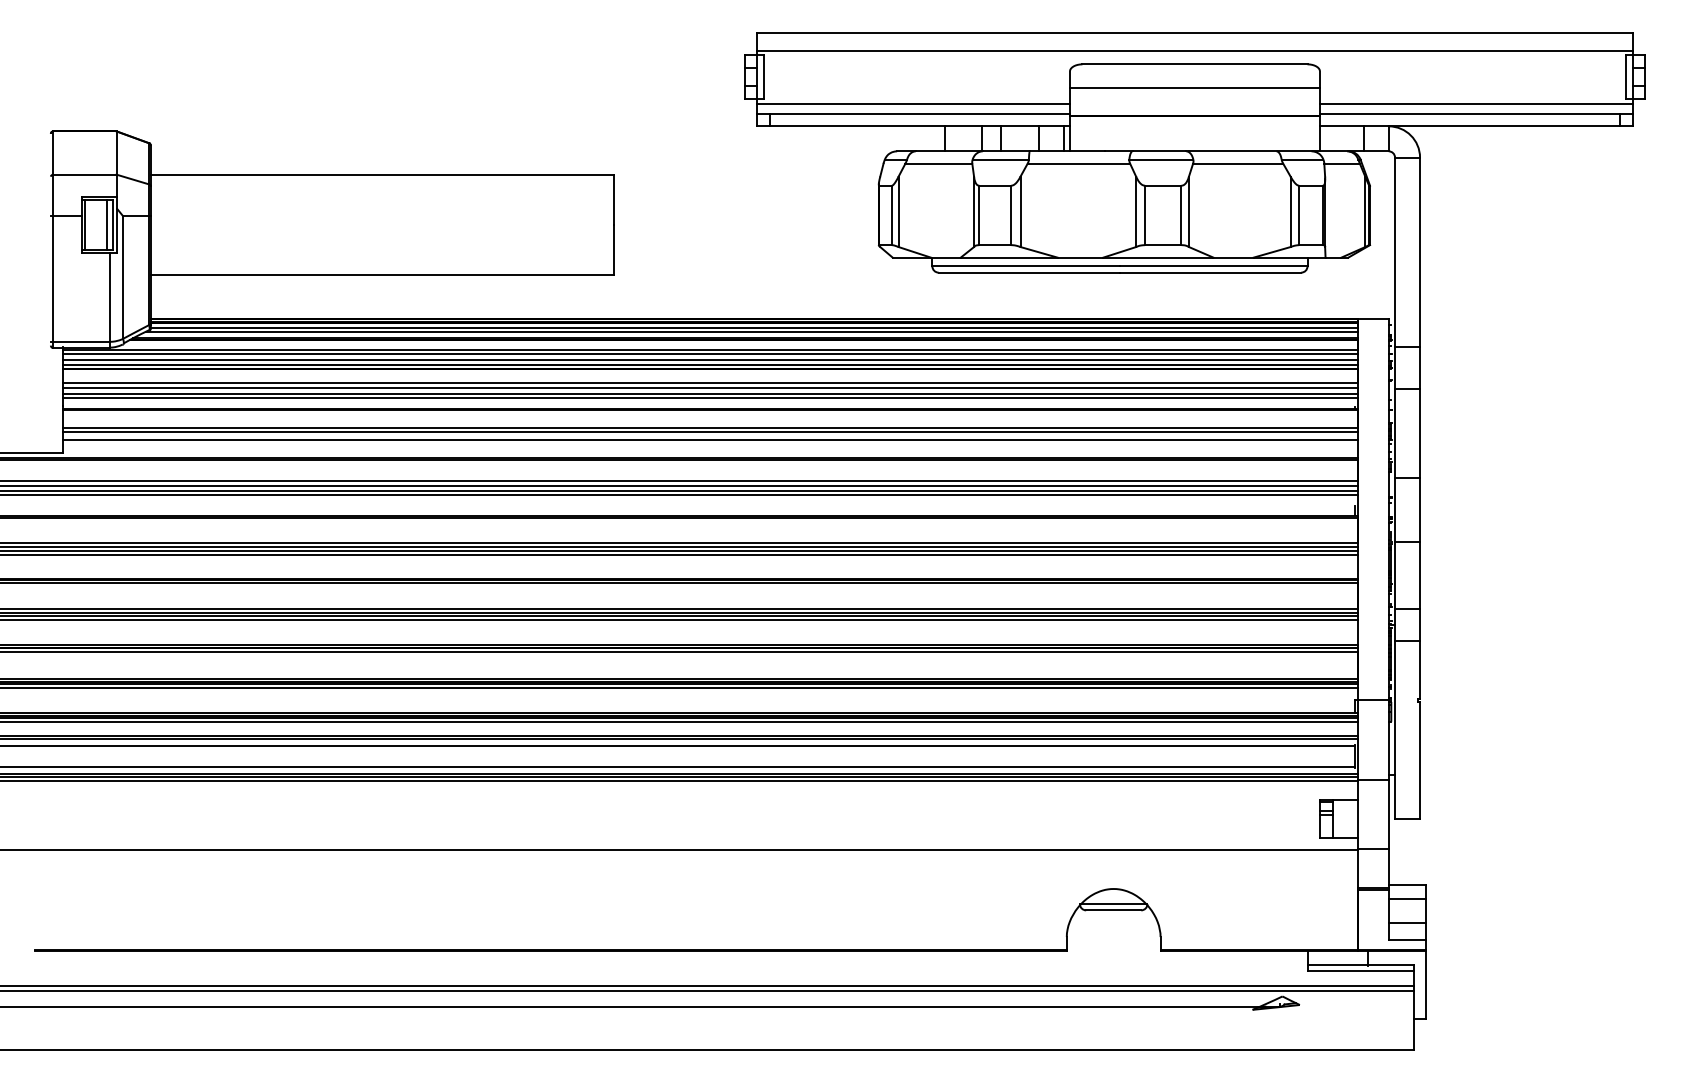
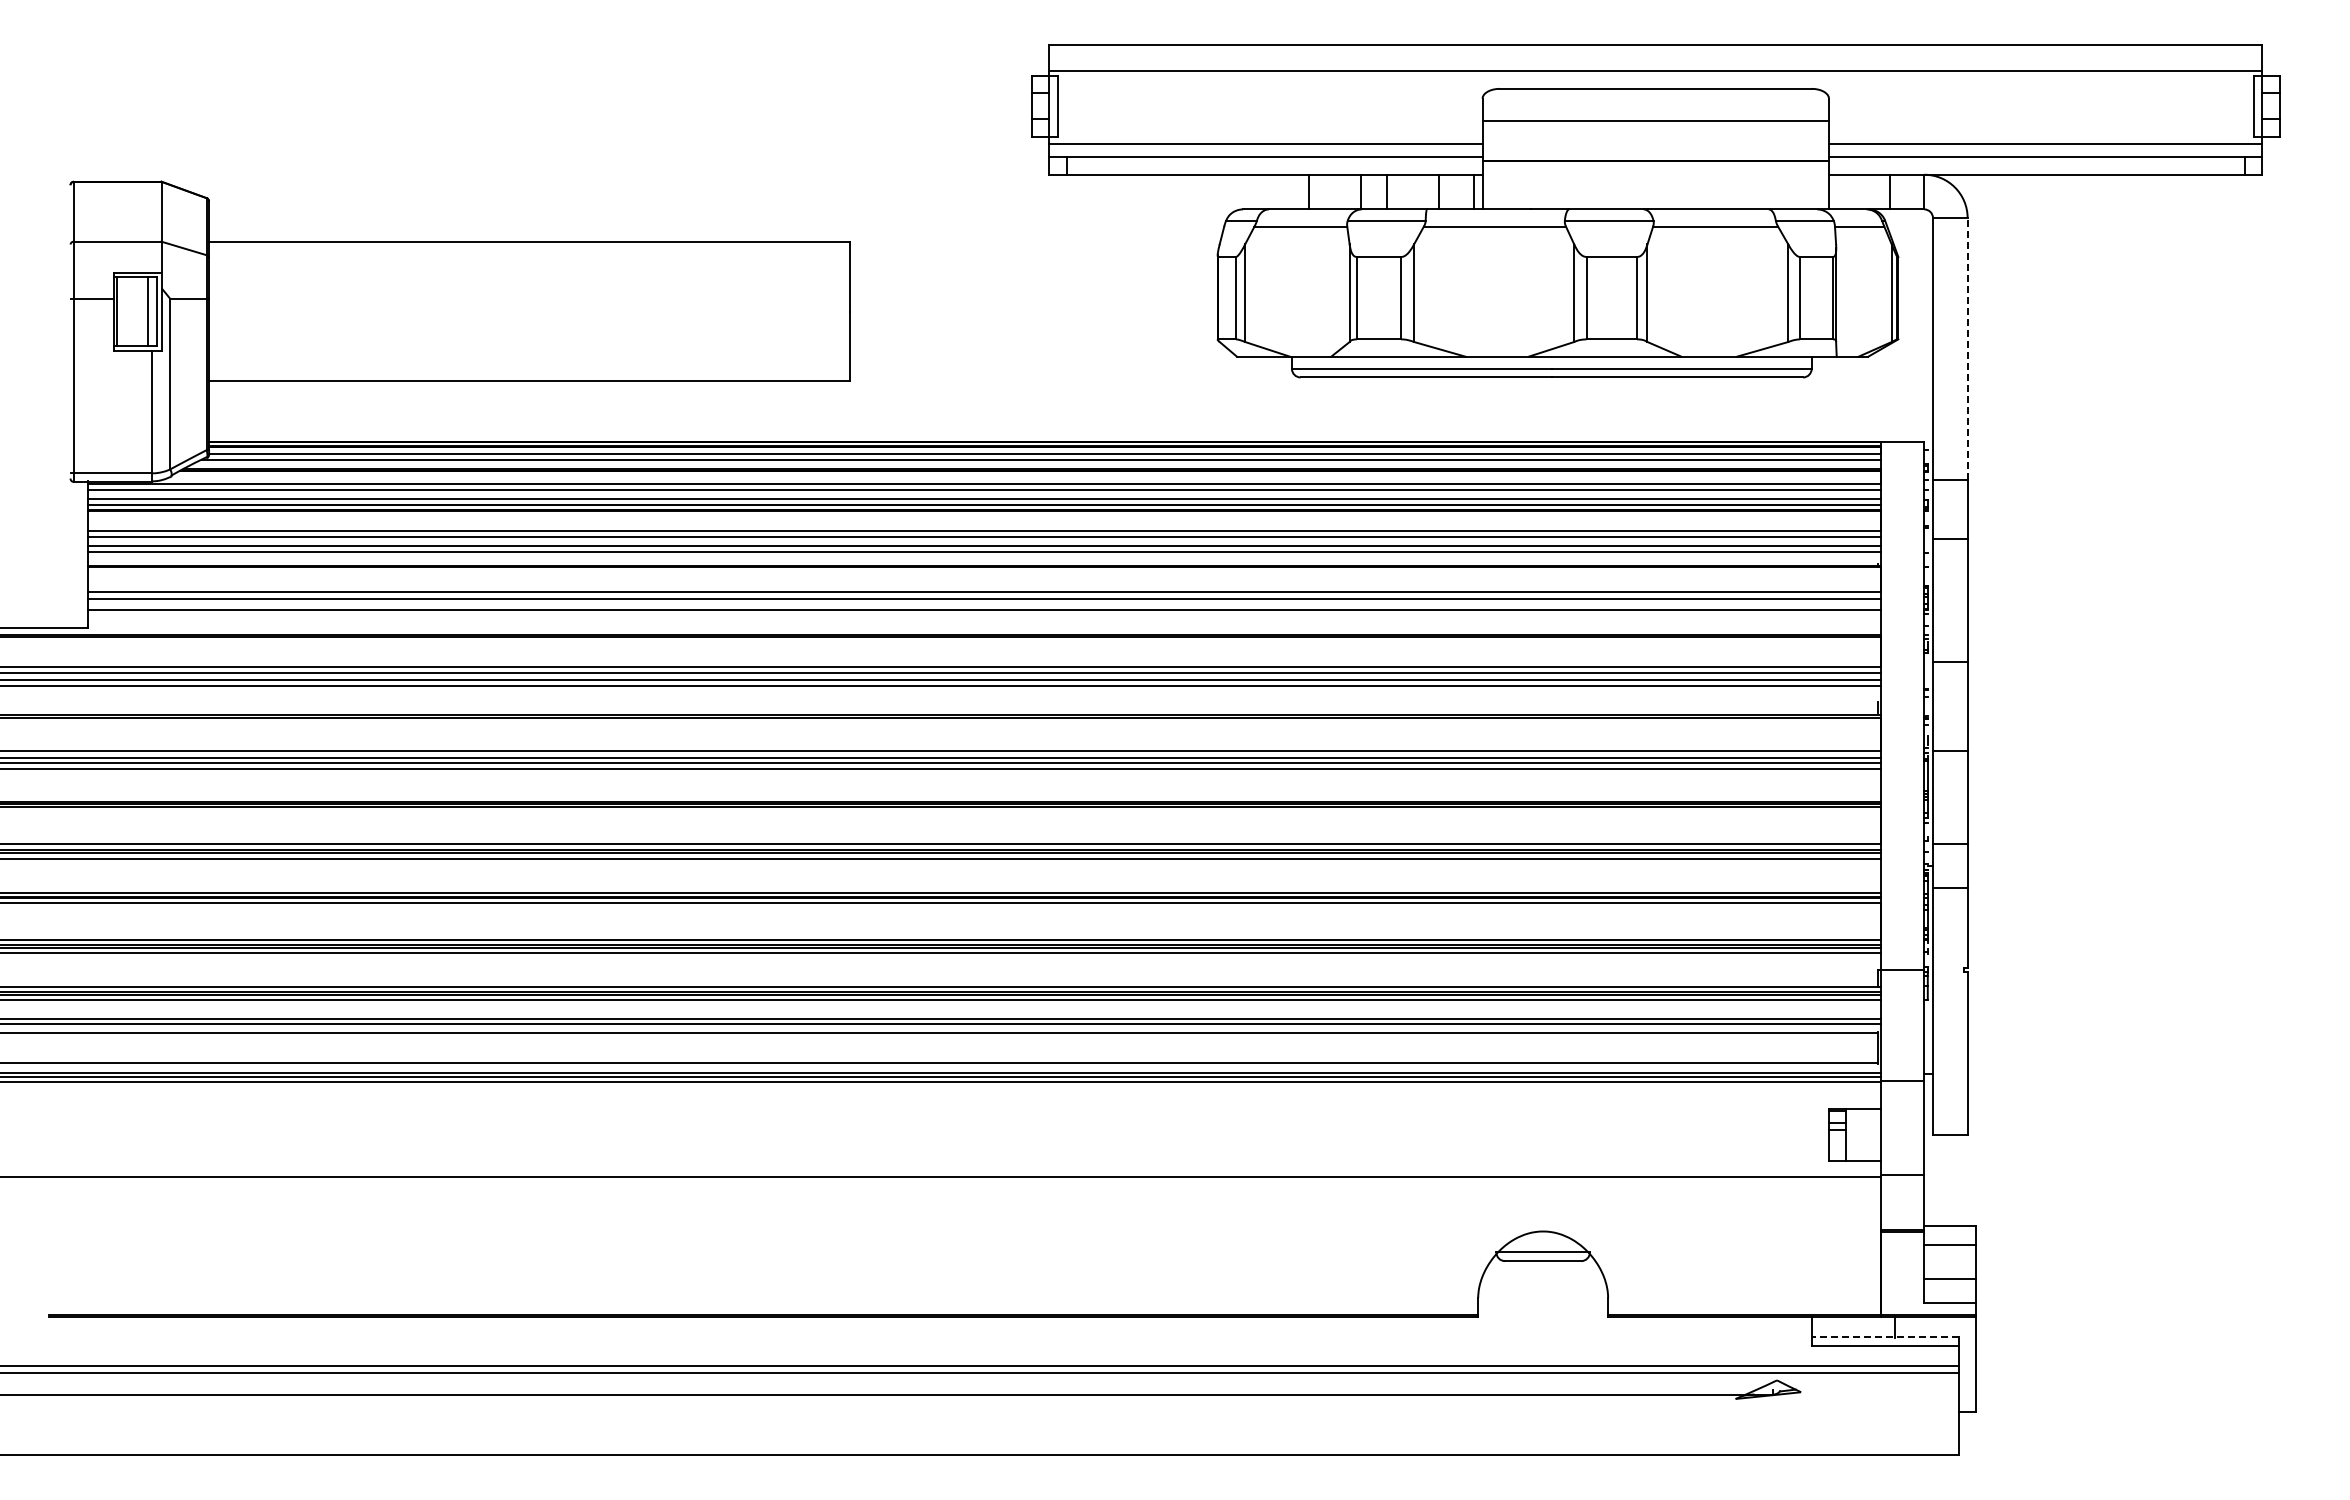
line: (1419, 251) -> (1967, 348), solid -> dashed
line: (1360, 964) -> (1885, 1336), solid -> dashed

